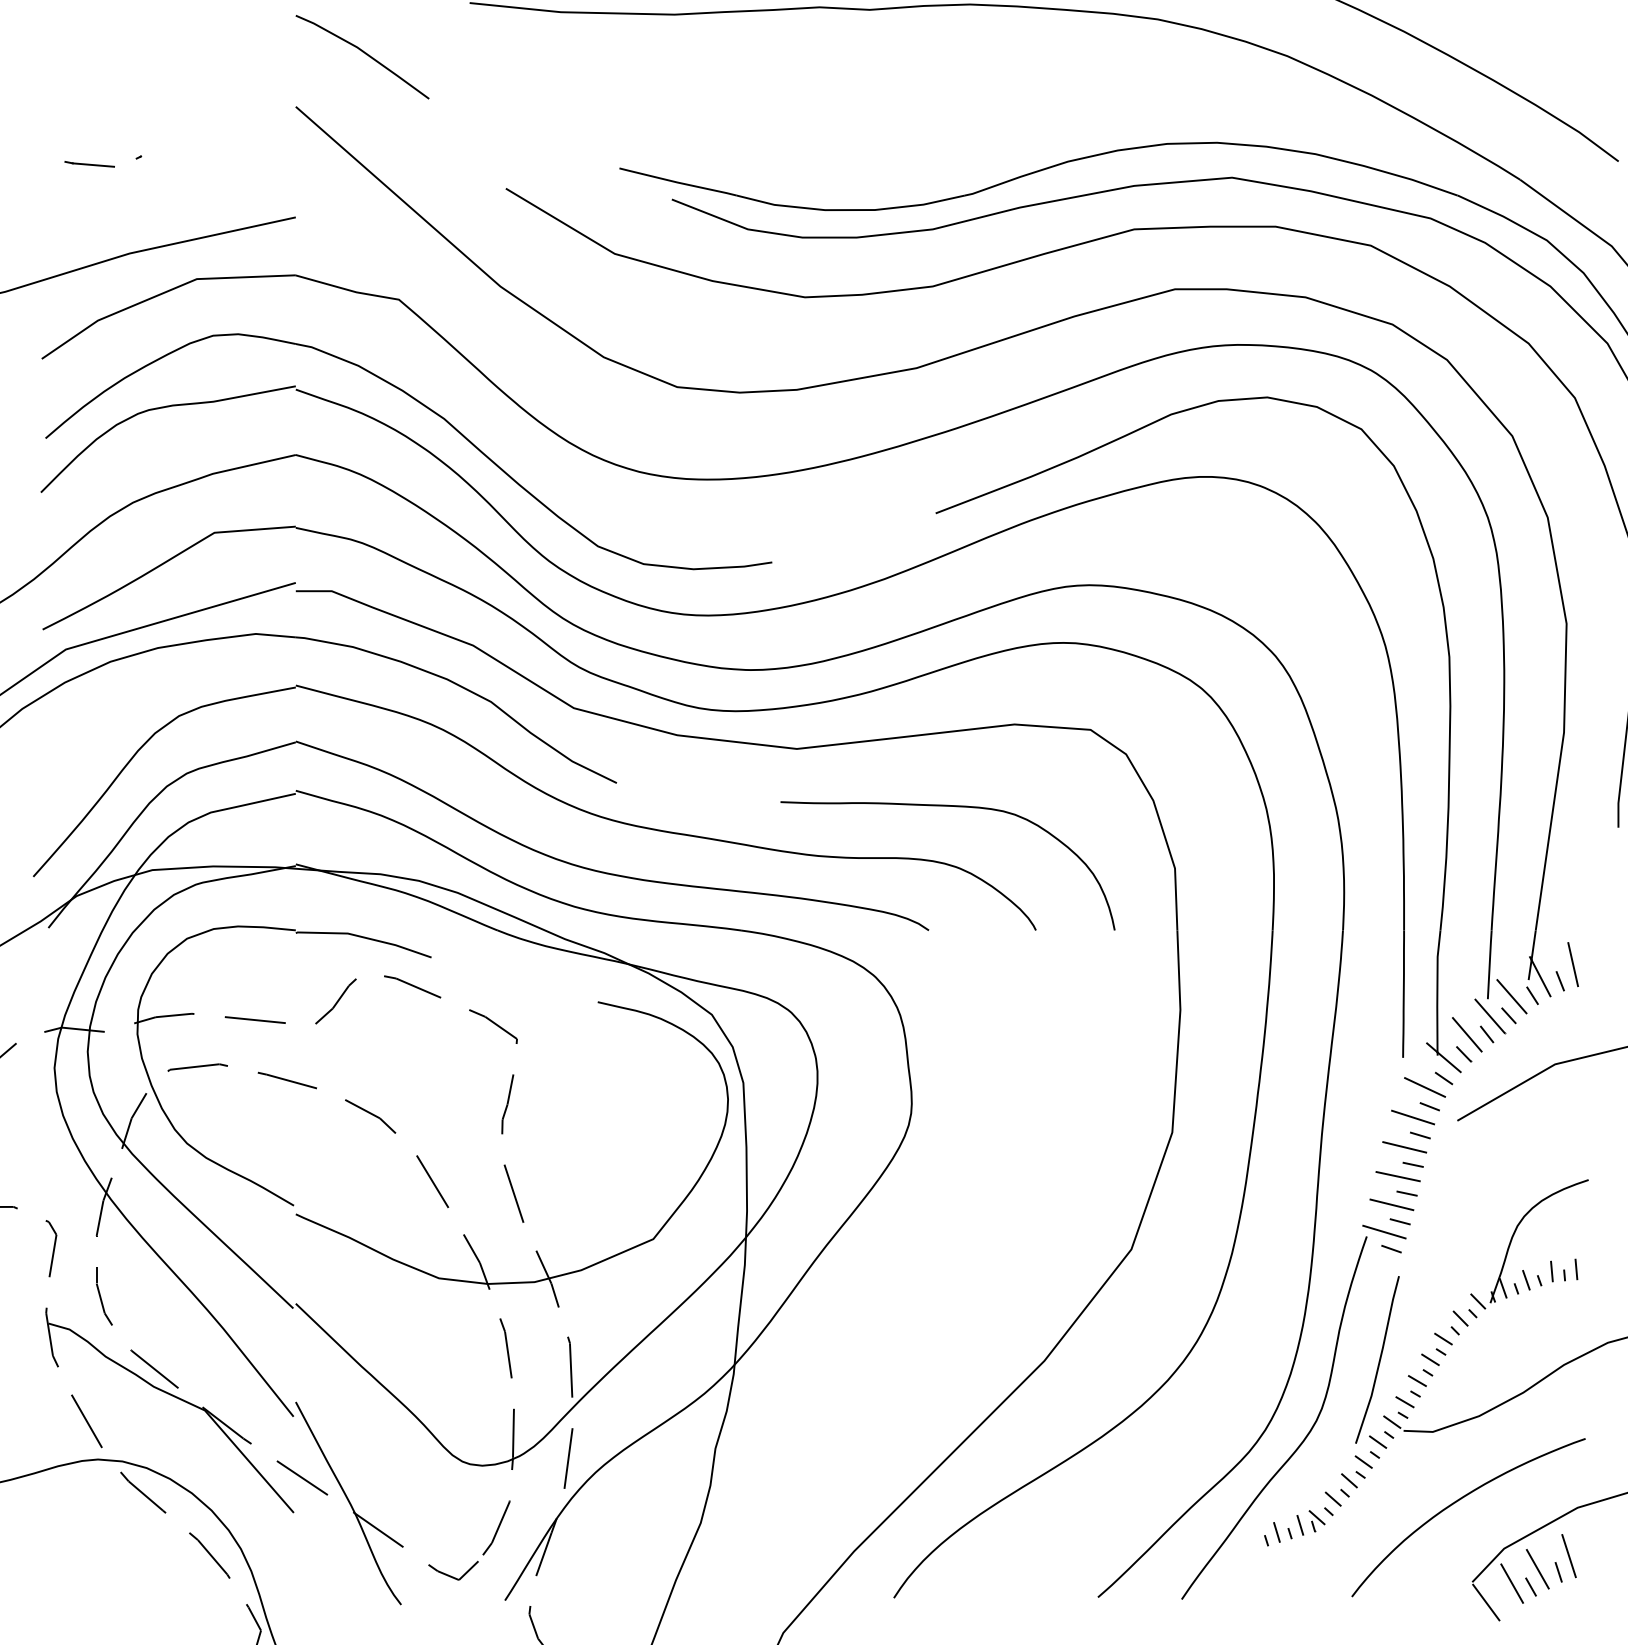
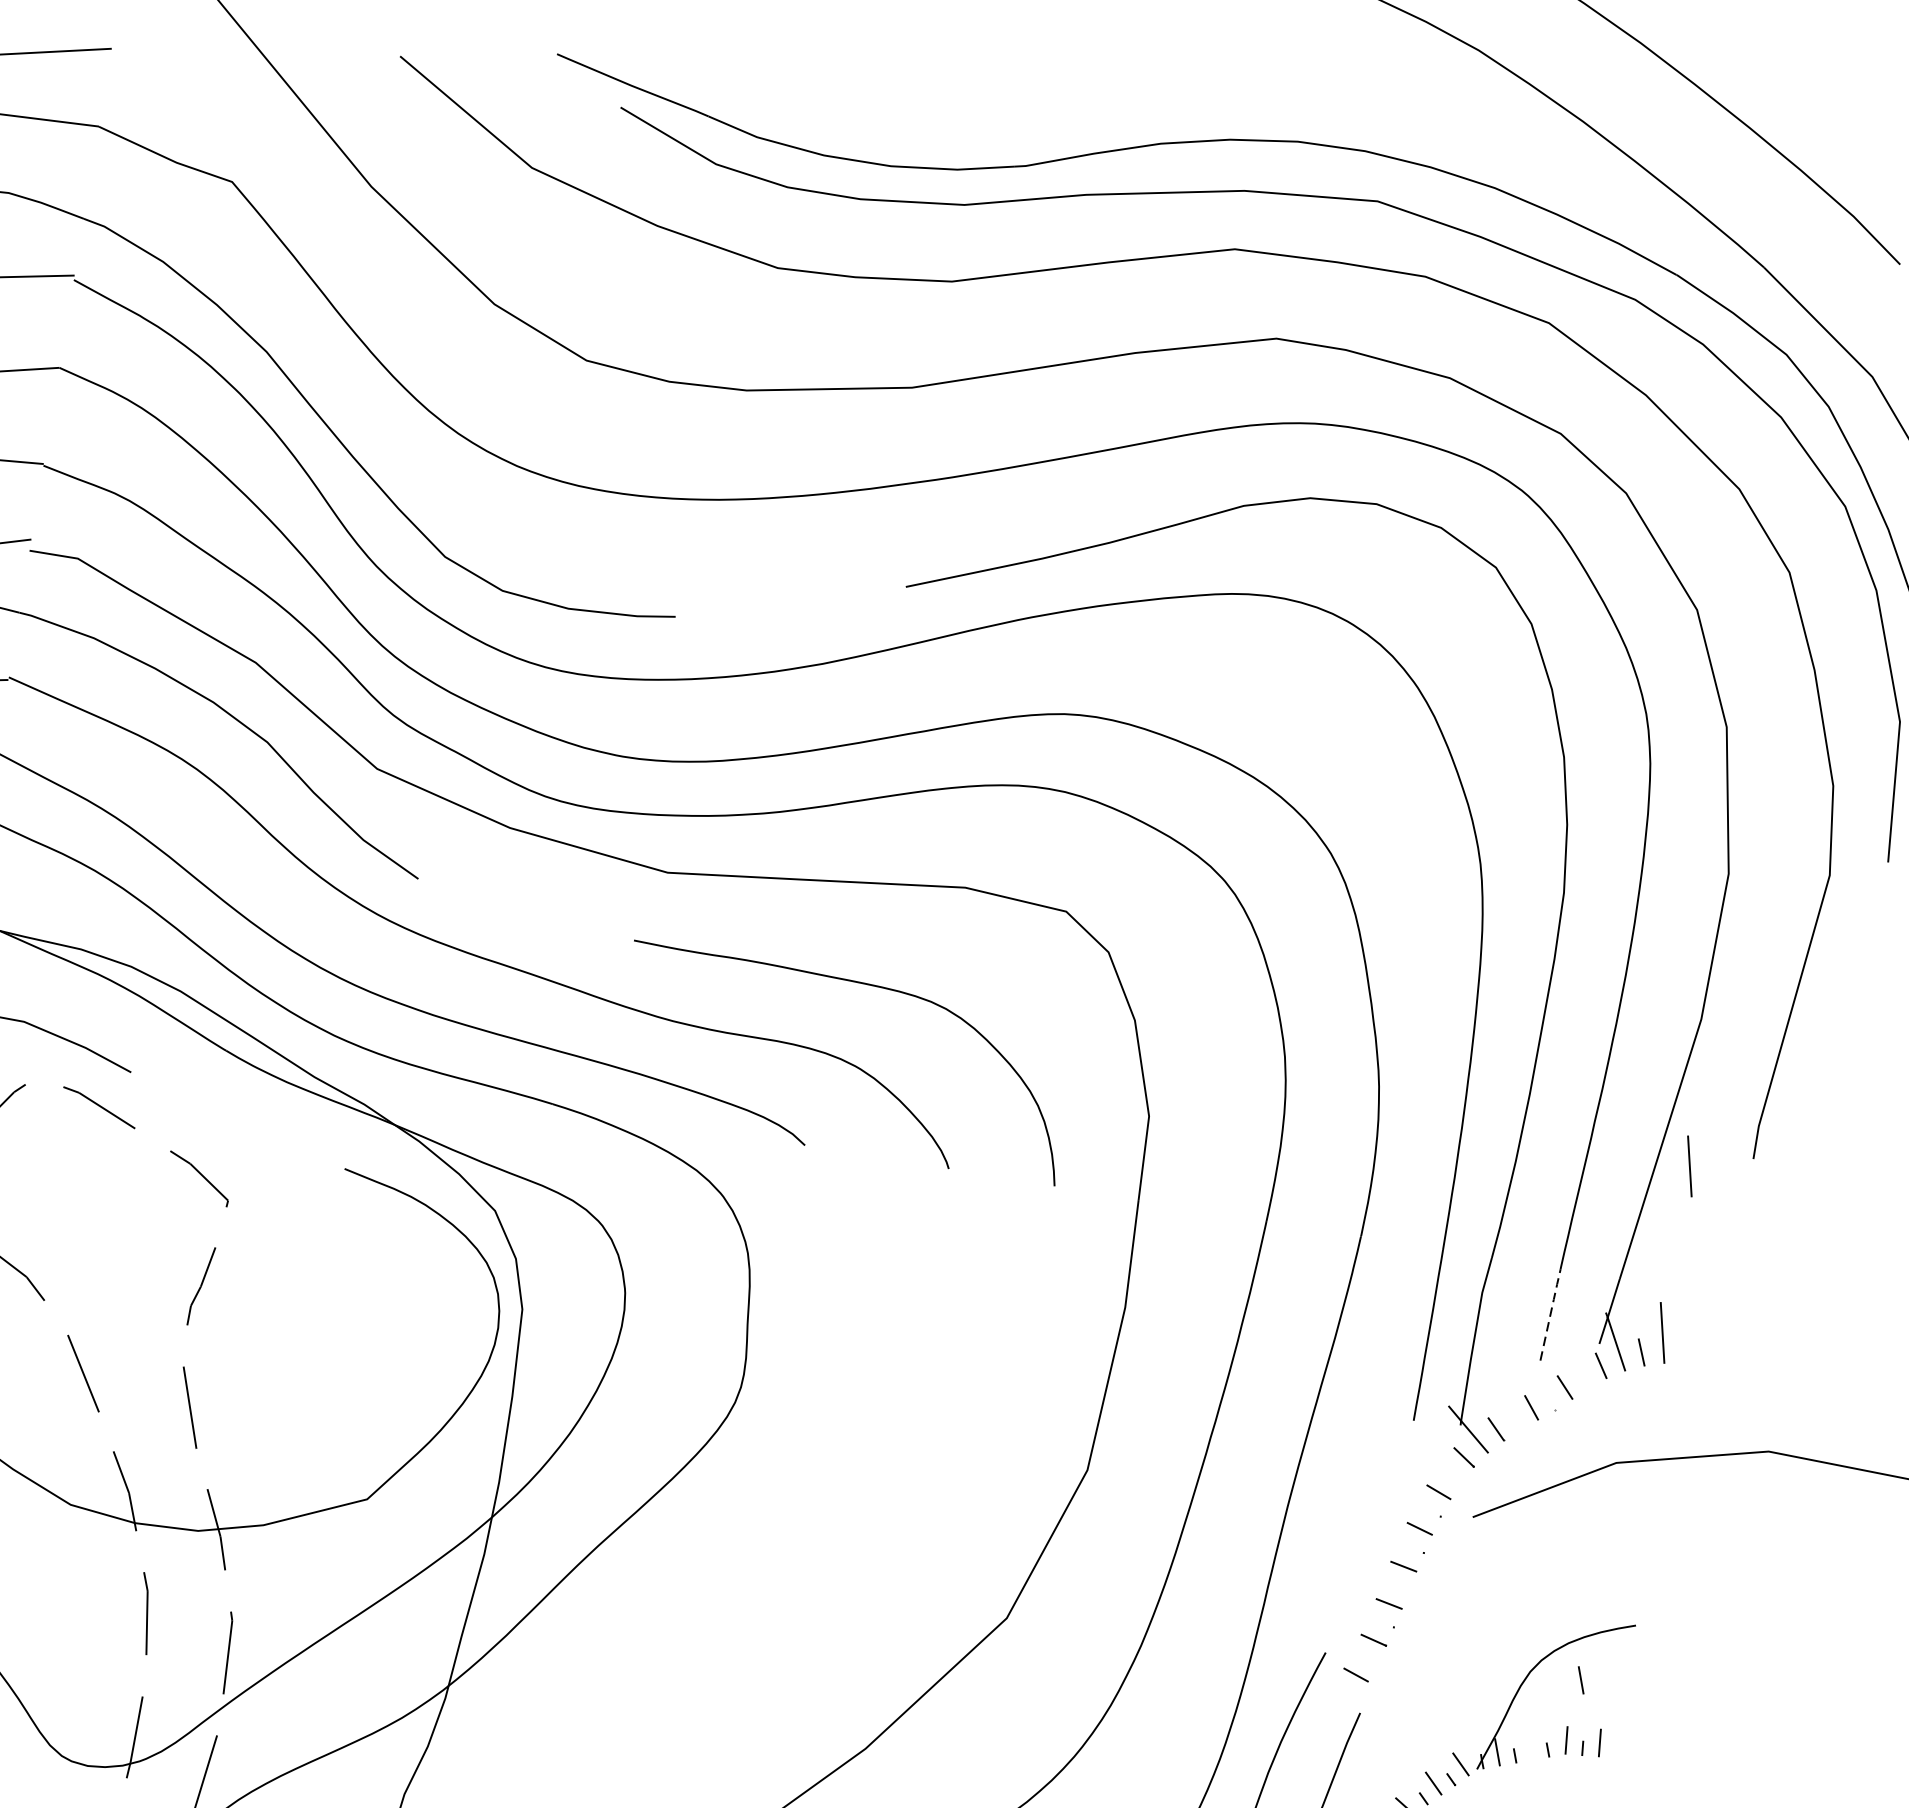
line: (1572, 840) -> (1688, 1166), added
line: (1489, 963) -> (1550, 1313), solid -> dashed
line: (1511, 996) -> (1572, 1362), removed
line: (1489, 1015) -> (1539, 1382), removed
line: (1466, 1034) -> (1503, 1403), removed
line: (1425, 1087) -> (1437, 1465), removed
line: (1413, 1117) -> (1414, 1503), removed
line: (1404, 1147) -> (1395, 1541), removed
line: (1397, 1176) -> (1380, 1578), removed
line: (1391, 1204) -> (1365, 1615), removed
line: (1384, 1231) -> (1350, 1649), removed
line: (1526, 1280) -> (1581, 1680), moved

